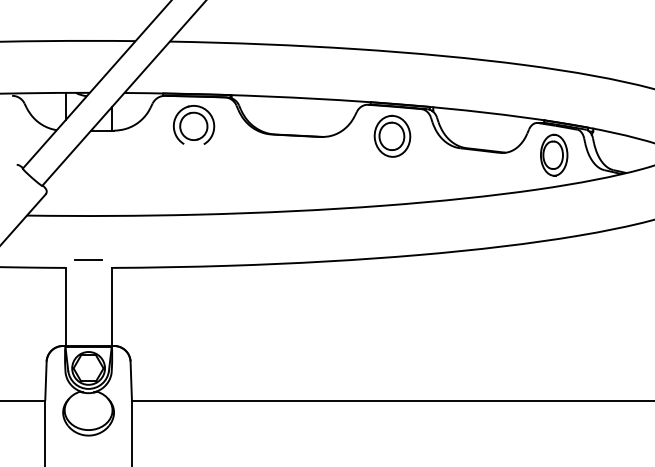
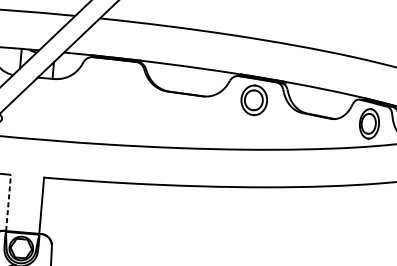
part: (193, 124) -> (111, 79), removed
line: (88, 260) -> (27, 170), removed
line: (65, 306) -> (8, 202), solid -> dashed

